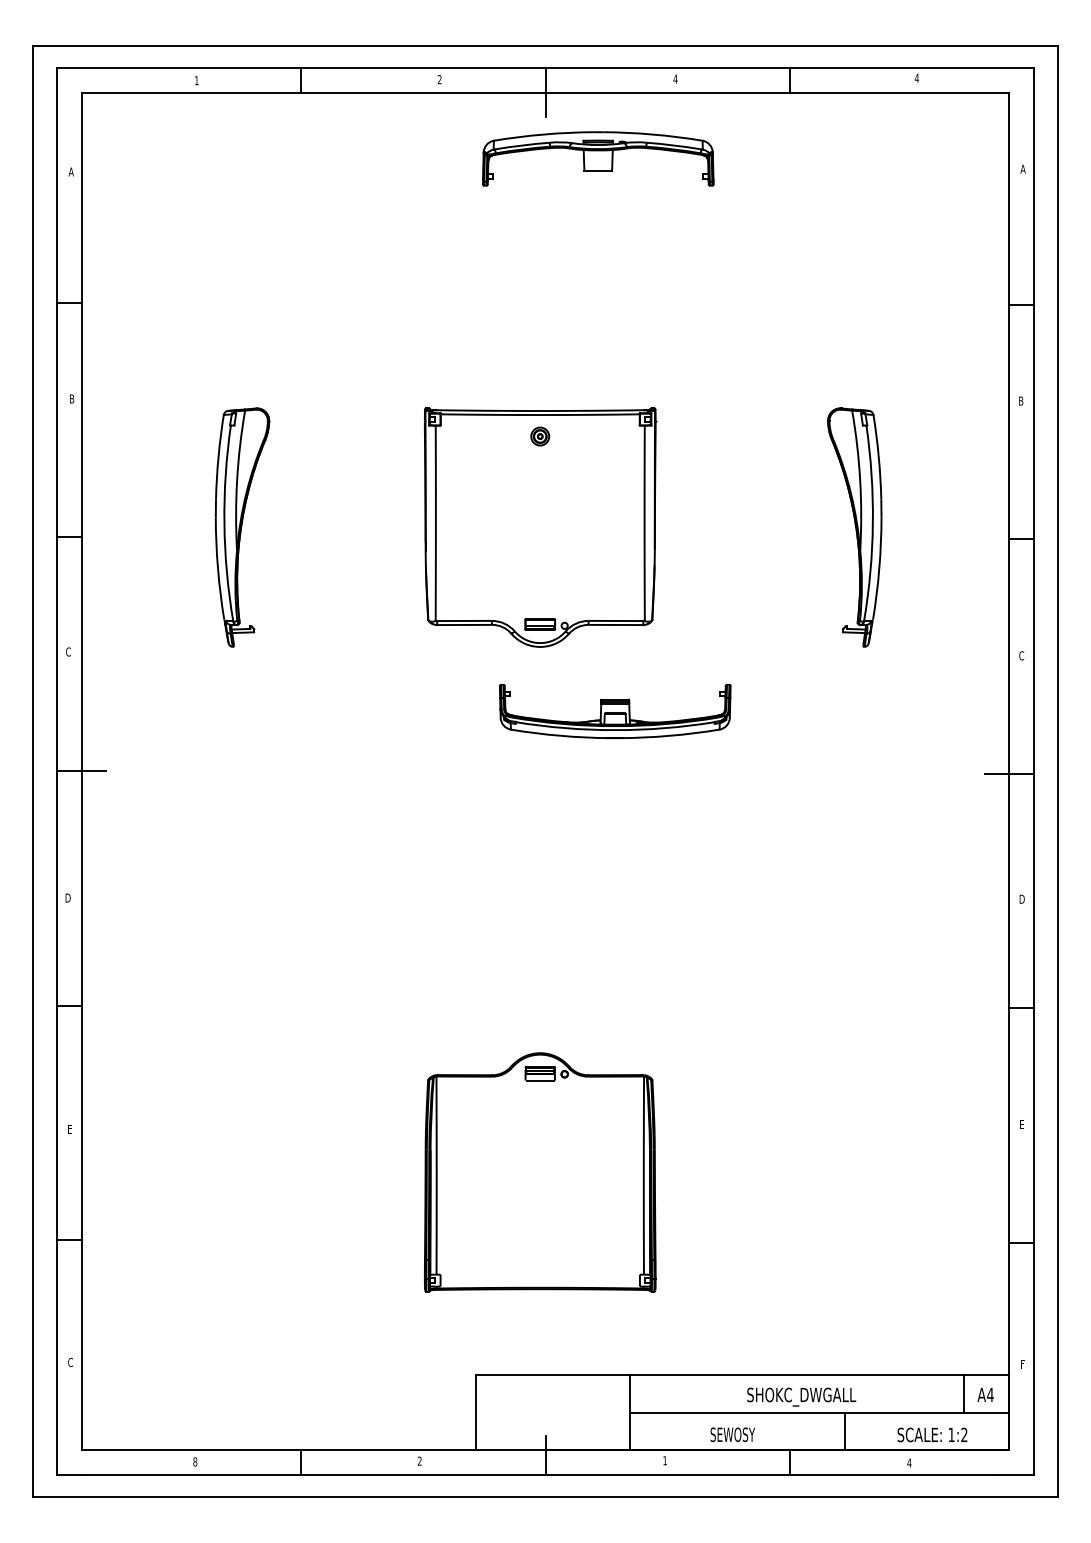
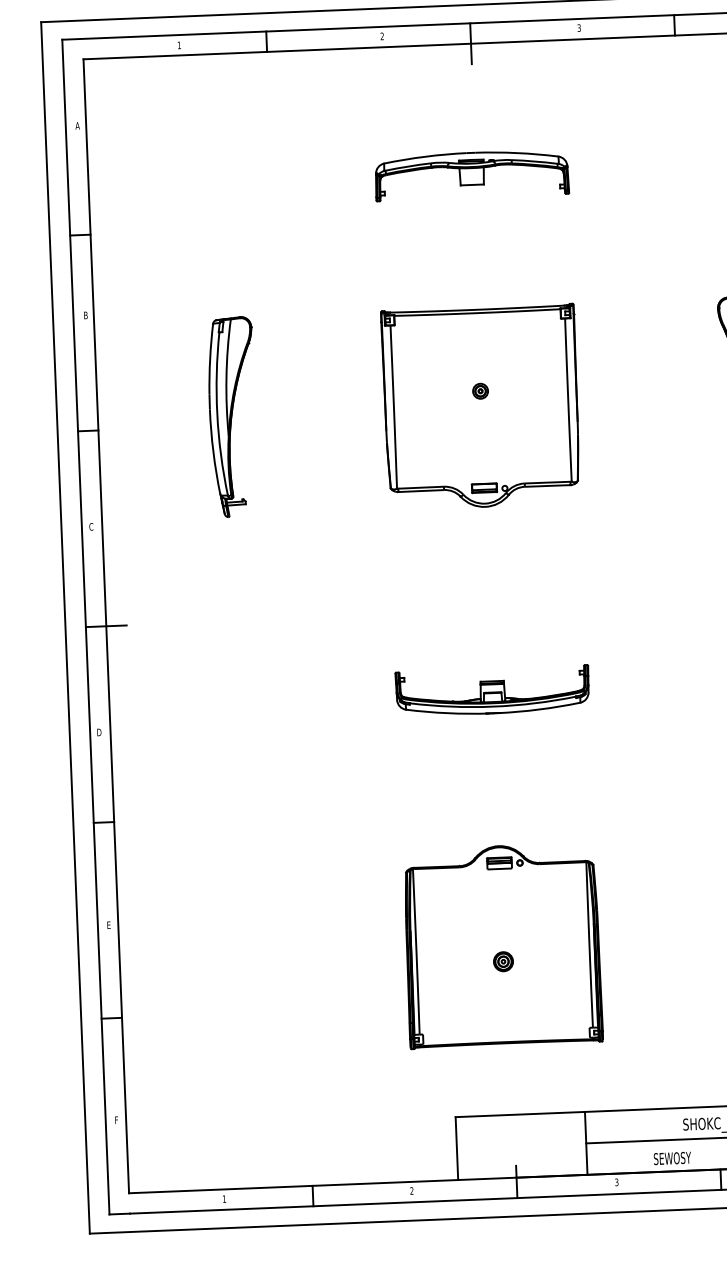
text: (675, 78) -> (579, 27), 4 -> 3
part: (598, 158) -> (472, 174), moved
part: (540, 436) -> (480, 391), moved
part: (615, 711) -> (492, 691), moved
part: (539, 1191) -> (502, 961), added
text: (70, 1361) -> (116, 1119), C -> F
text: (665, 1460) -> (617, 1182), 1 -> 3
text: (195, 1461) -> (224, 1198), 8 -> 1

